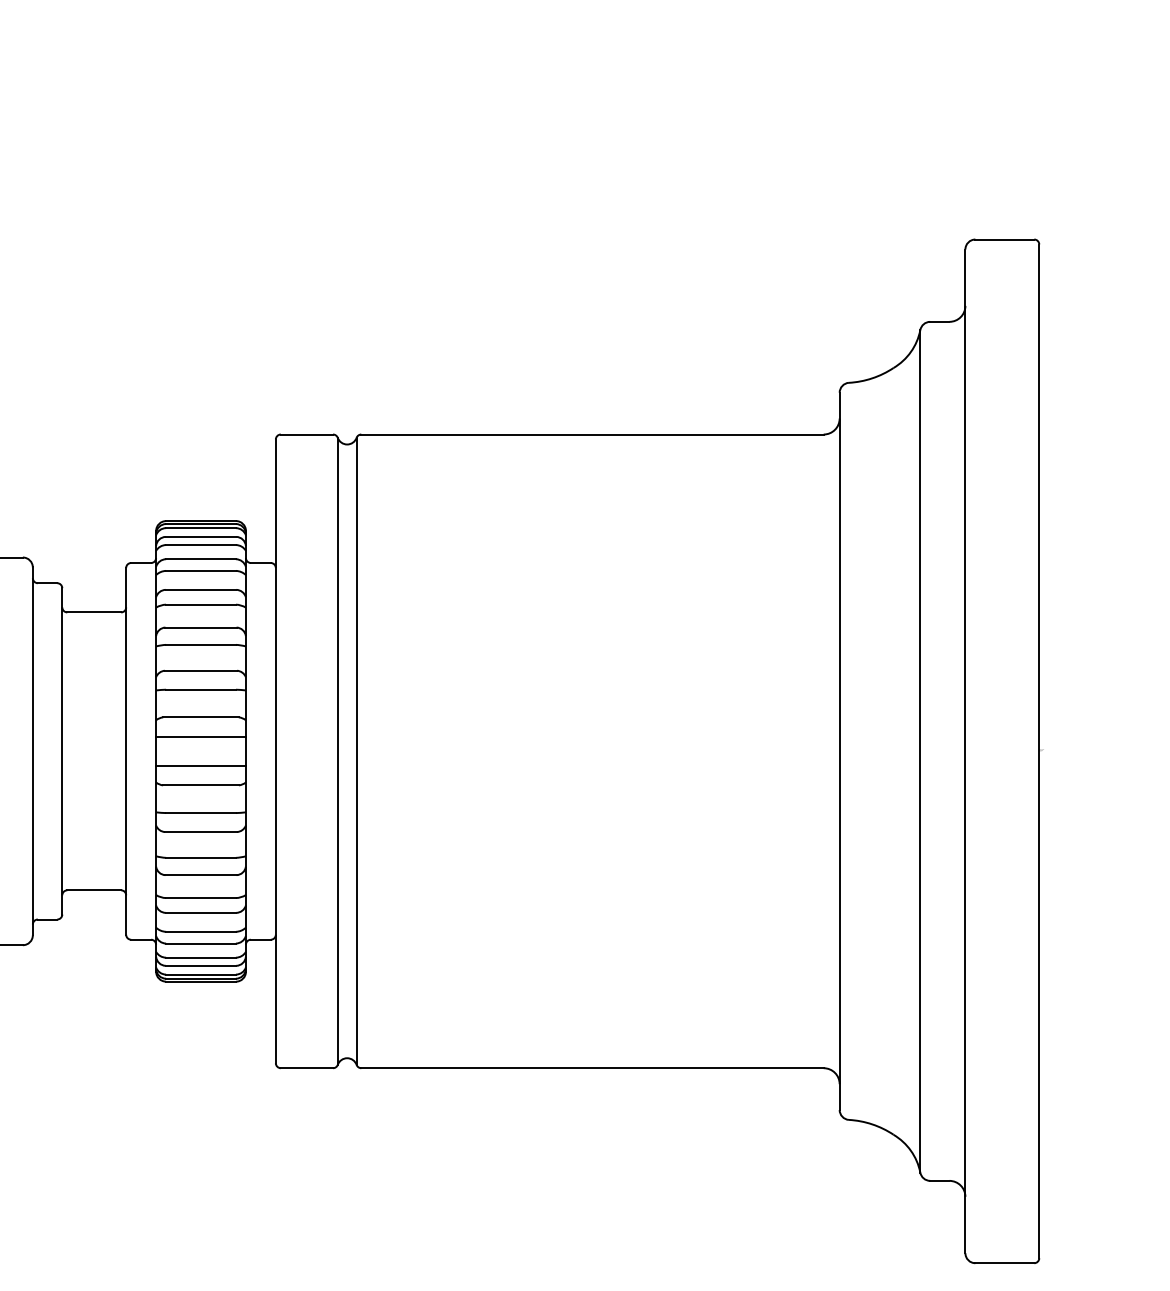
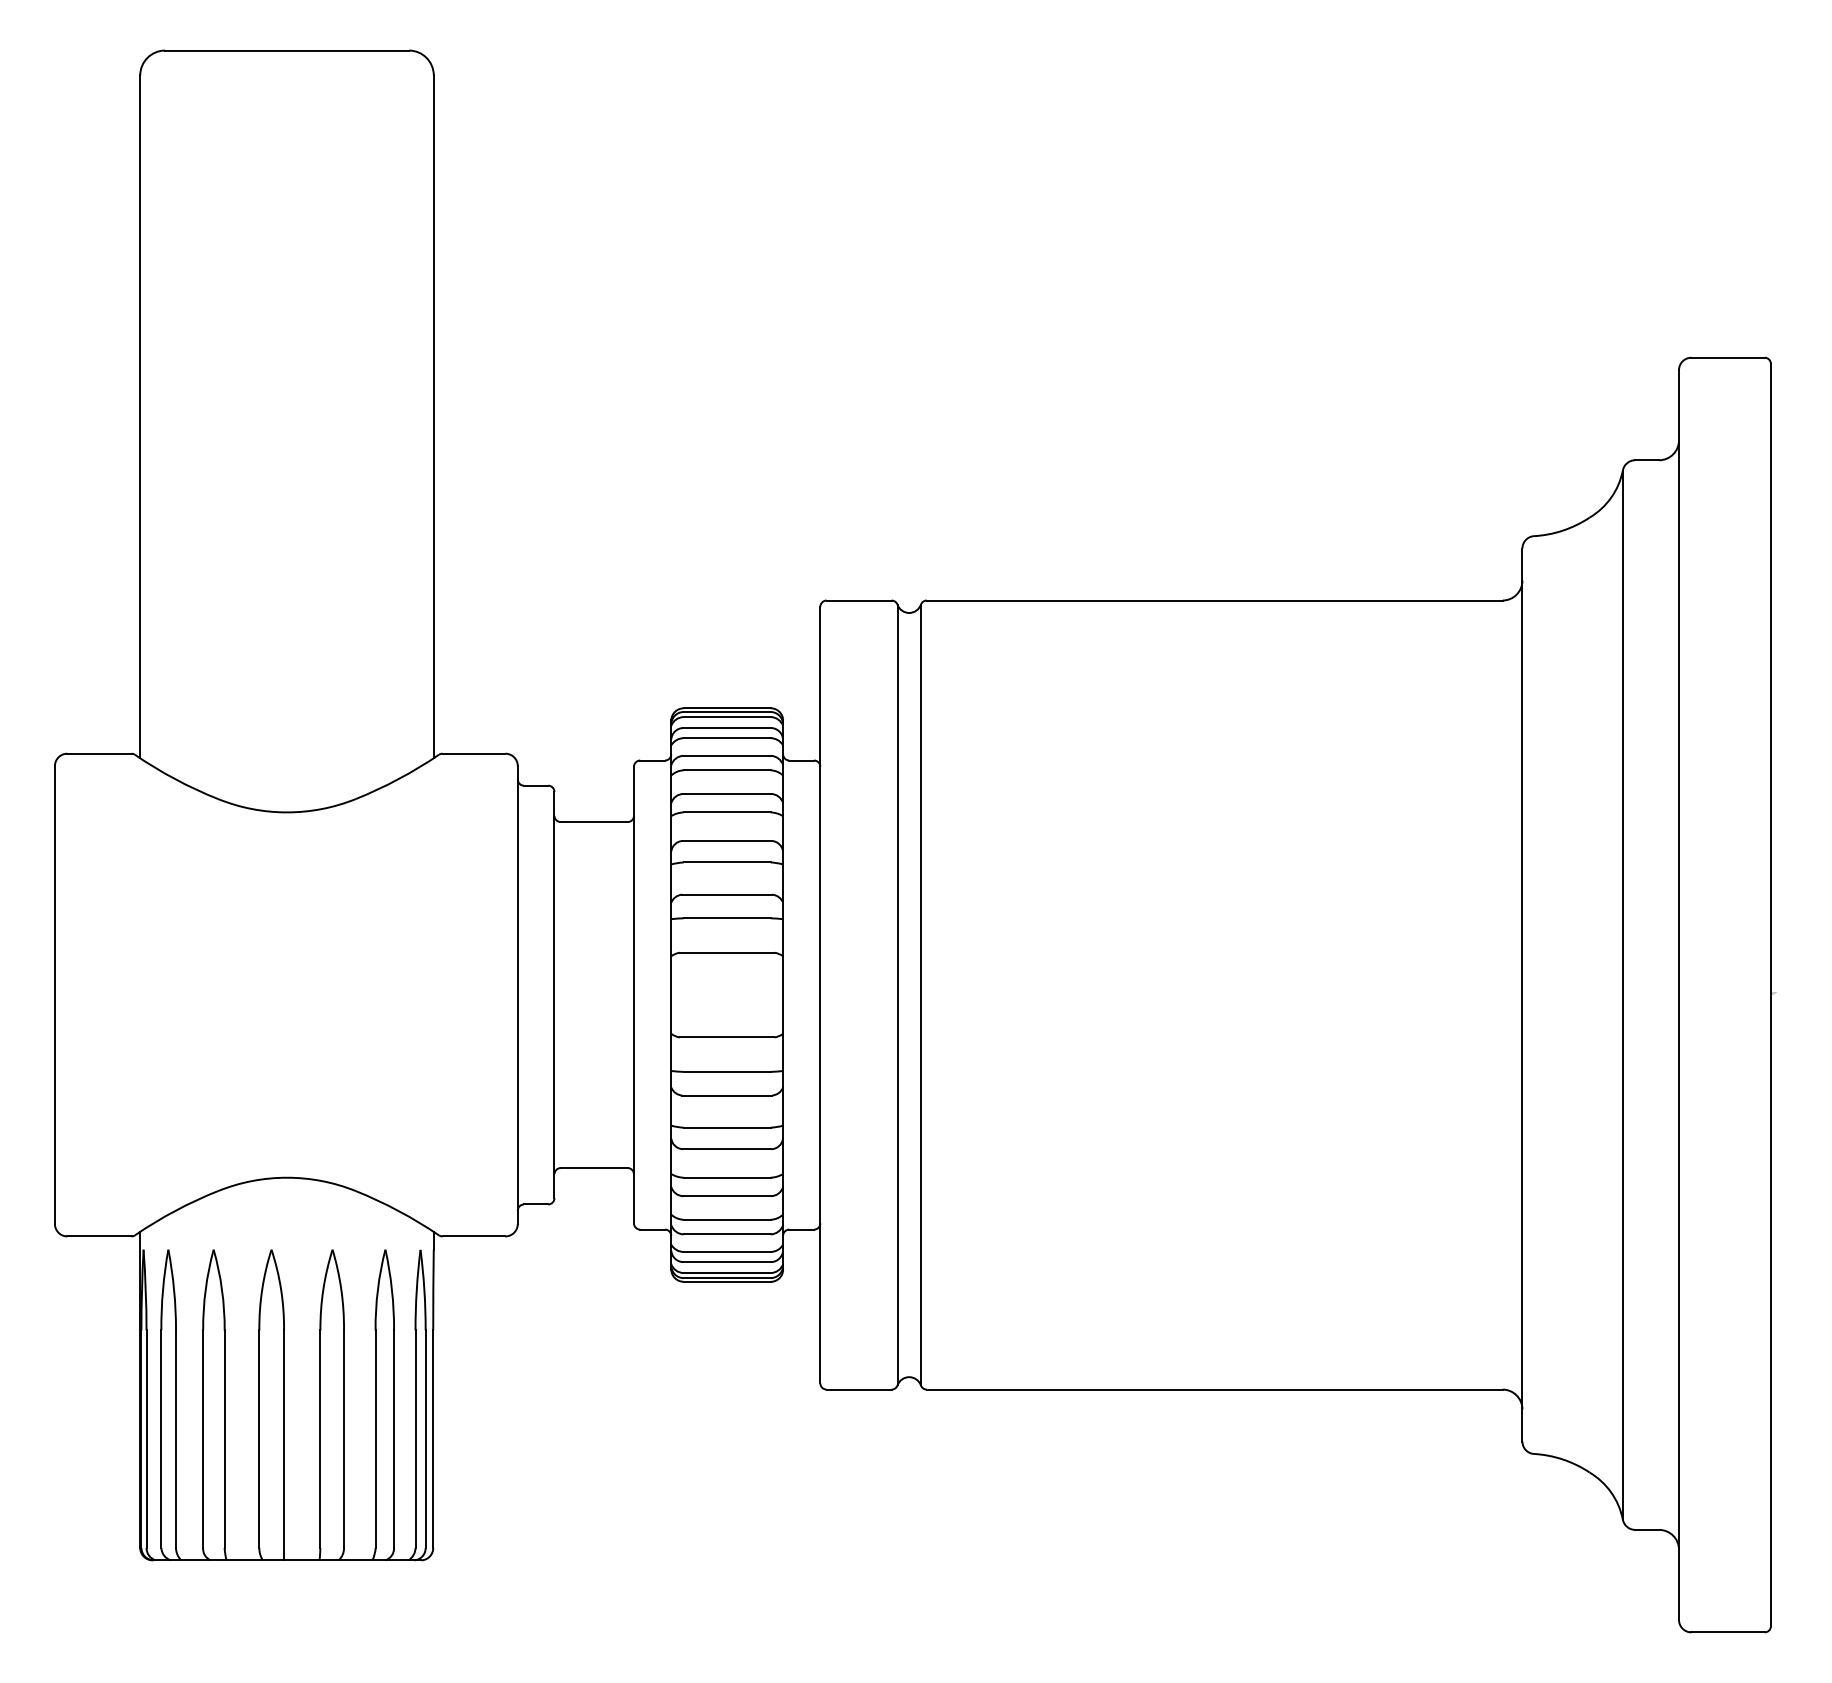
line: (201, 737) -> (727, 977), removed
line: (201, 765) -> (727, 1012), removed

